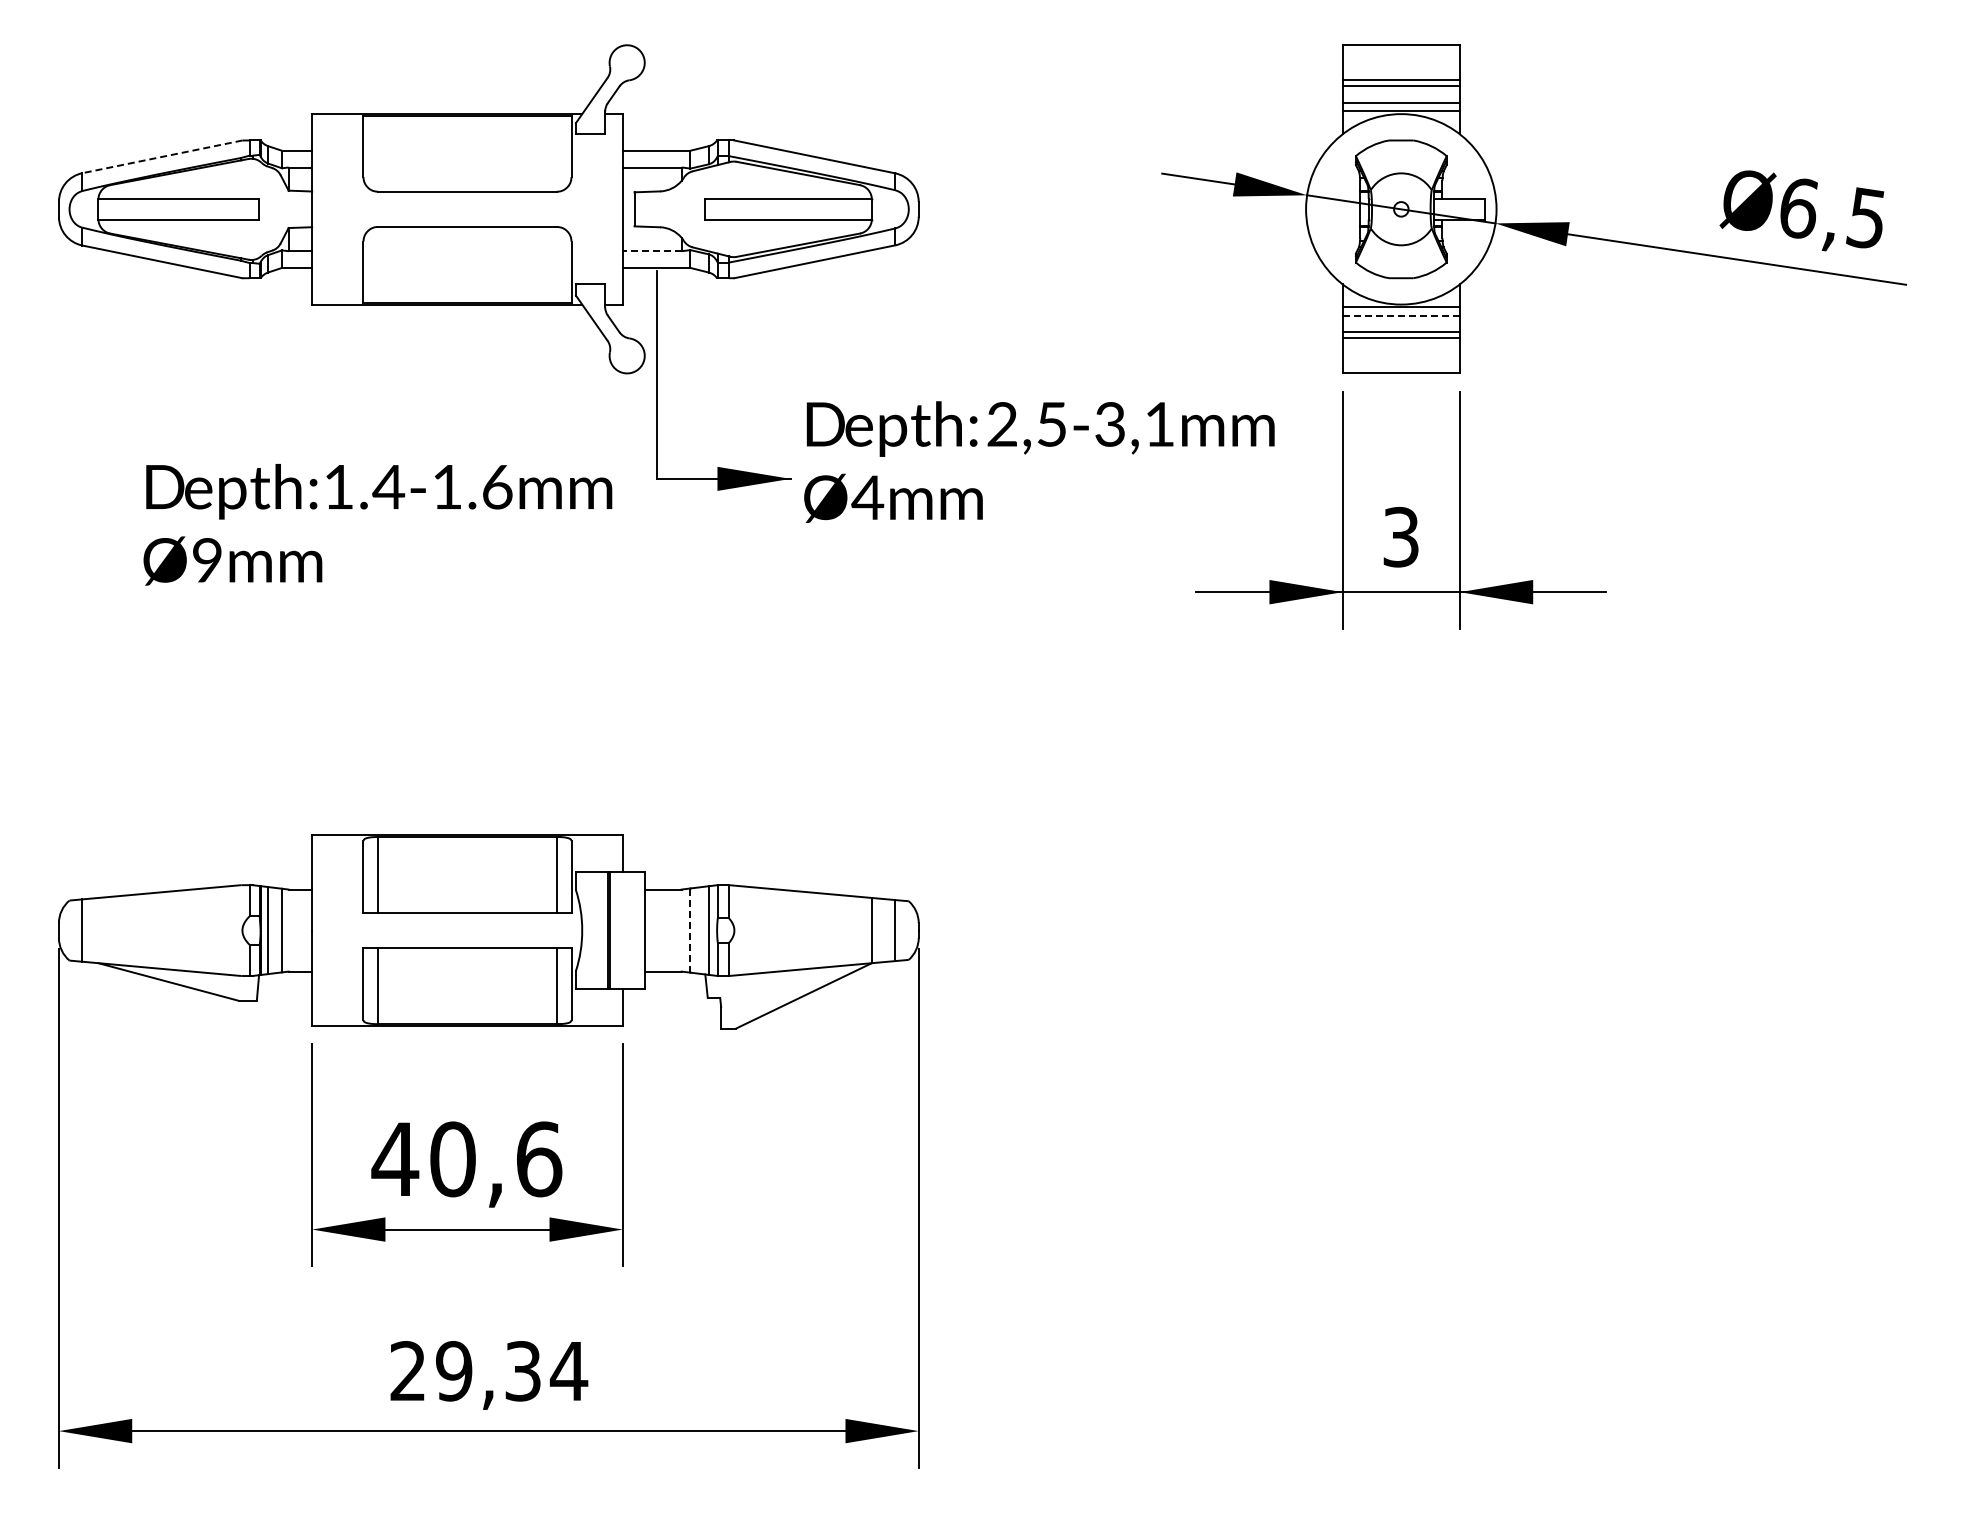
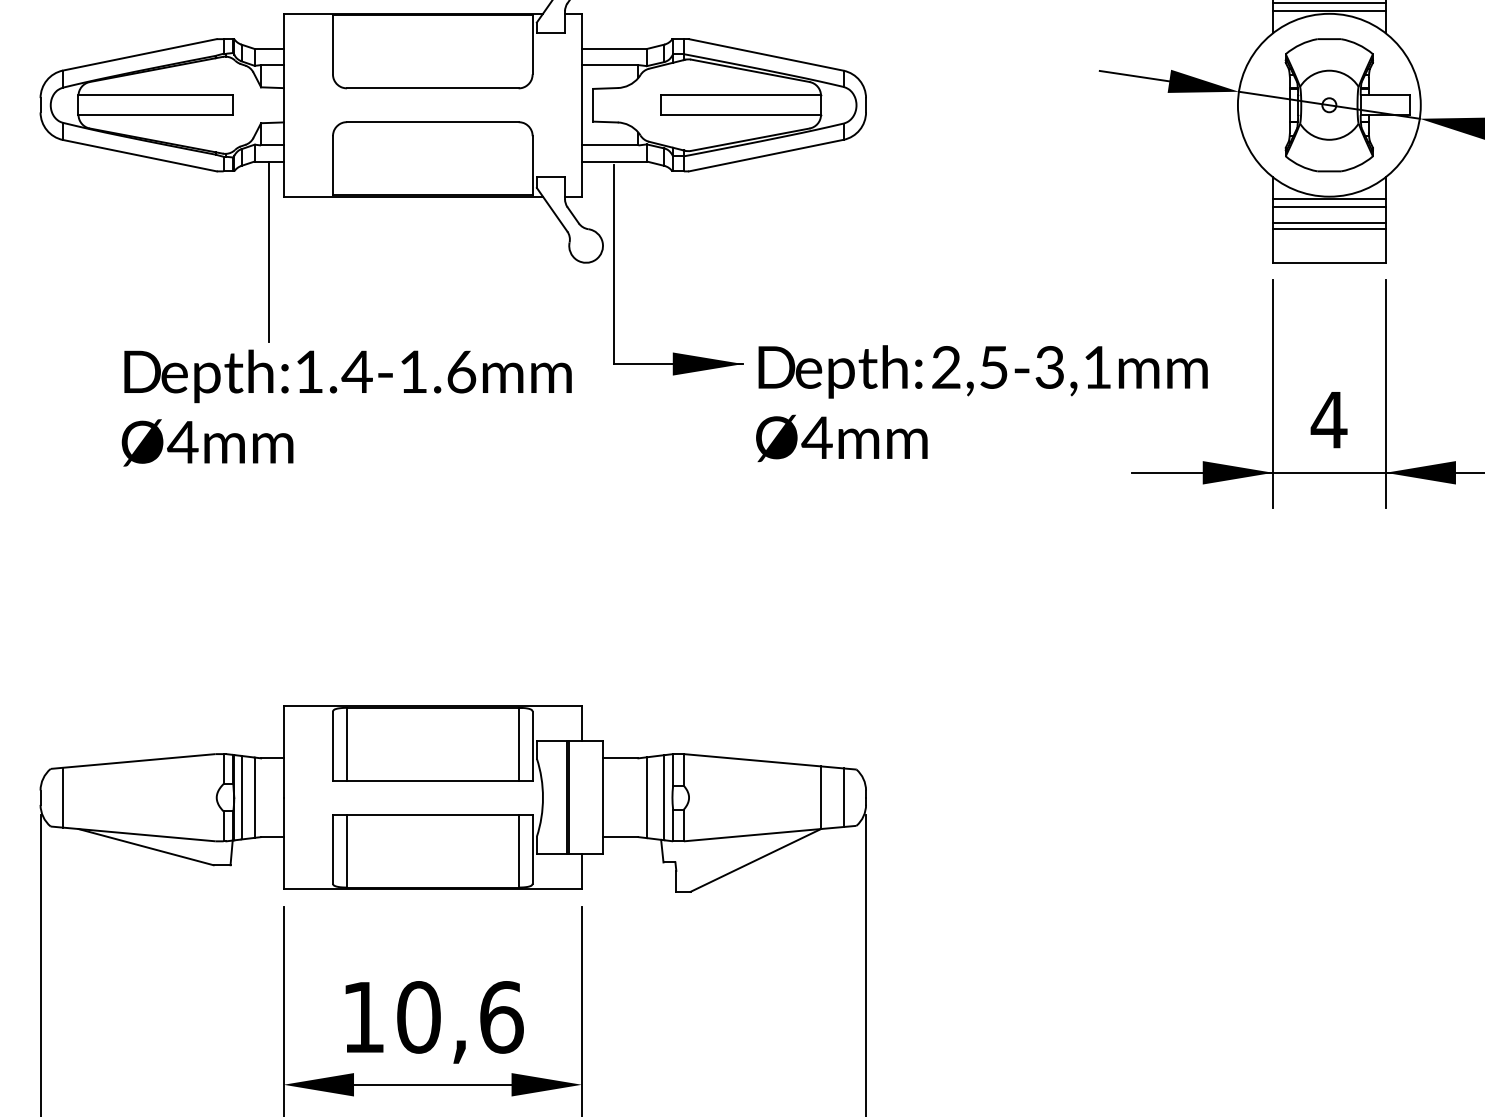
line: (162, 156) -> (139, 54), dashed -> solid
line: (651, 251) -> (609, 145), dashed -> solid
line: (1401, 315) -> (1329, 207), dashed -> solid
line: (297, 361) -> (269, 251), added
text: (1039, 461) -> (981, 403), moved
text: (1400, 536) -> (1328, 419), 3 -> 4
text: (206, 560) -> (182, 442), Ø9mm -> Ø4mm
line: (690, 930) -> (646, 797), dashed -> solid
text: (395, 1158) -> (363, 1016), 40,6 -> 10,6

